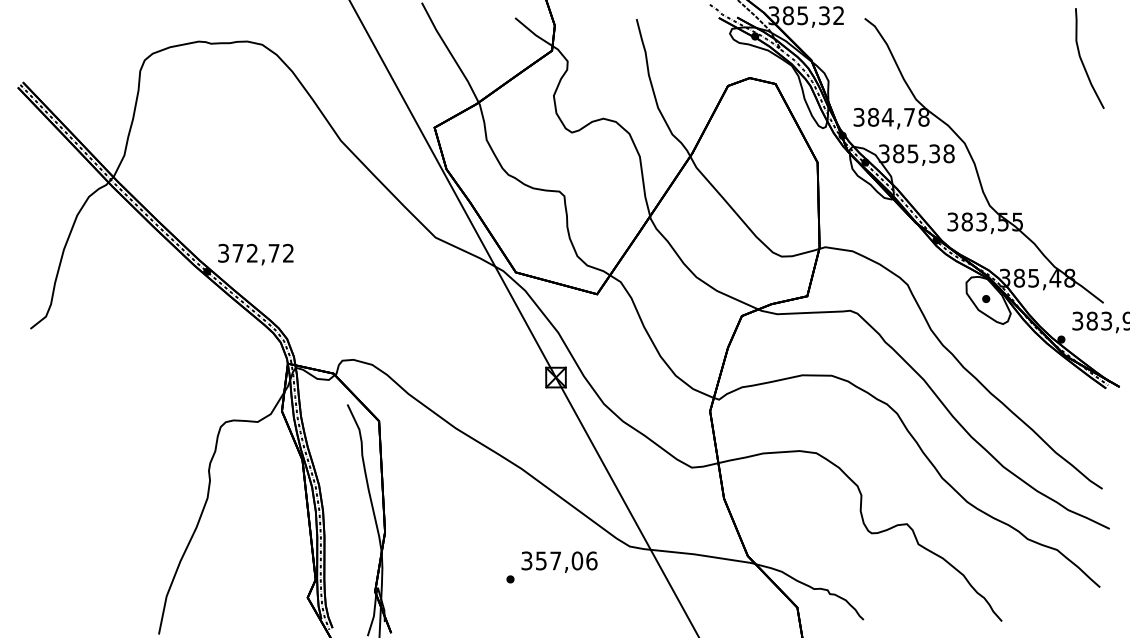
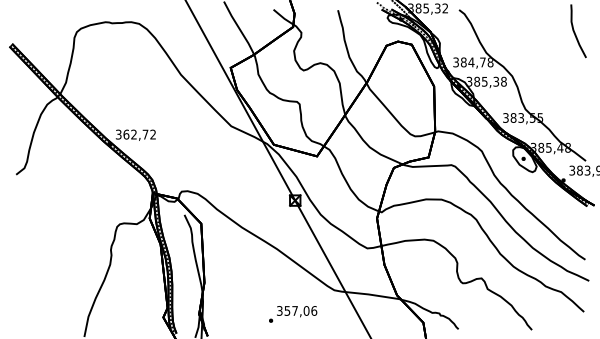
text: (238, 253) -> (126, 134), 372,72 -> 362,72
text: (552, 567) -> (293, 314), moved

